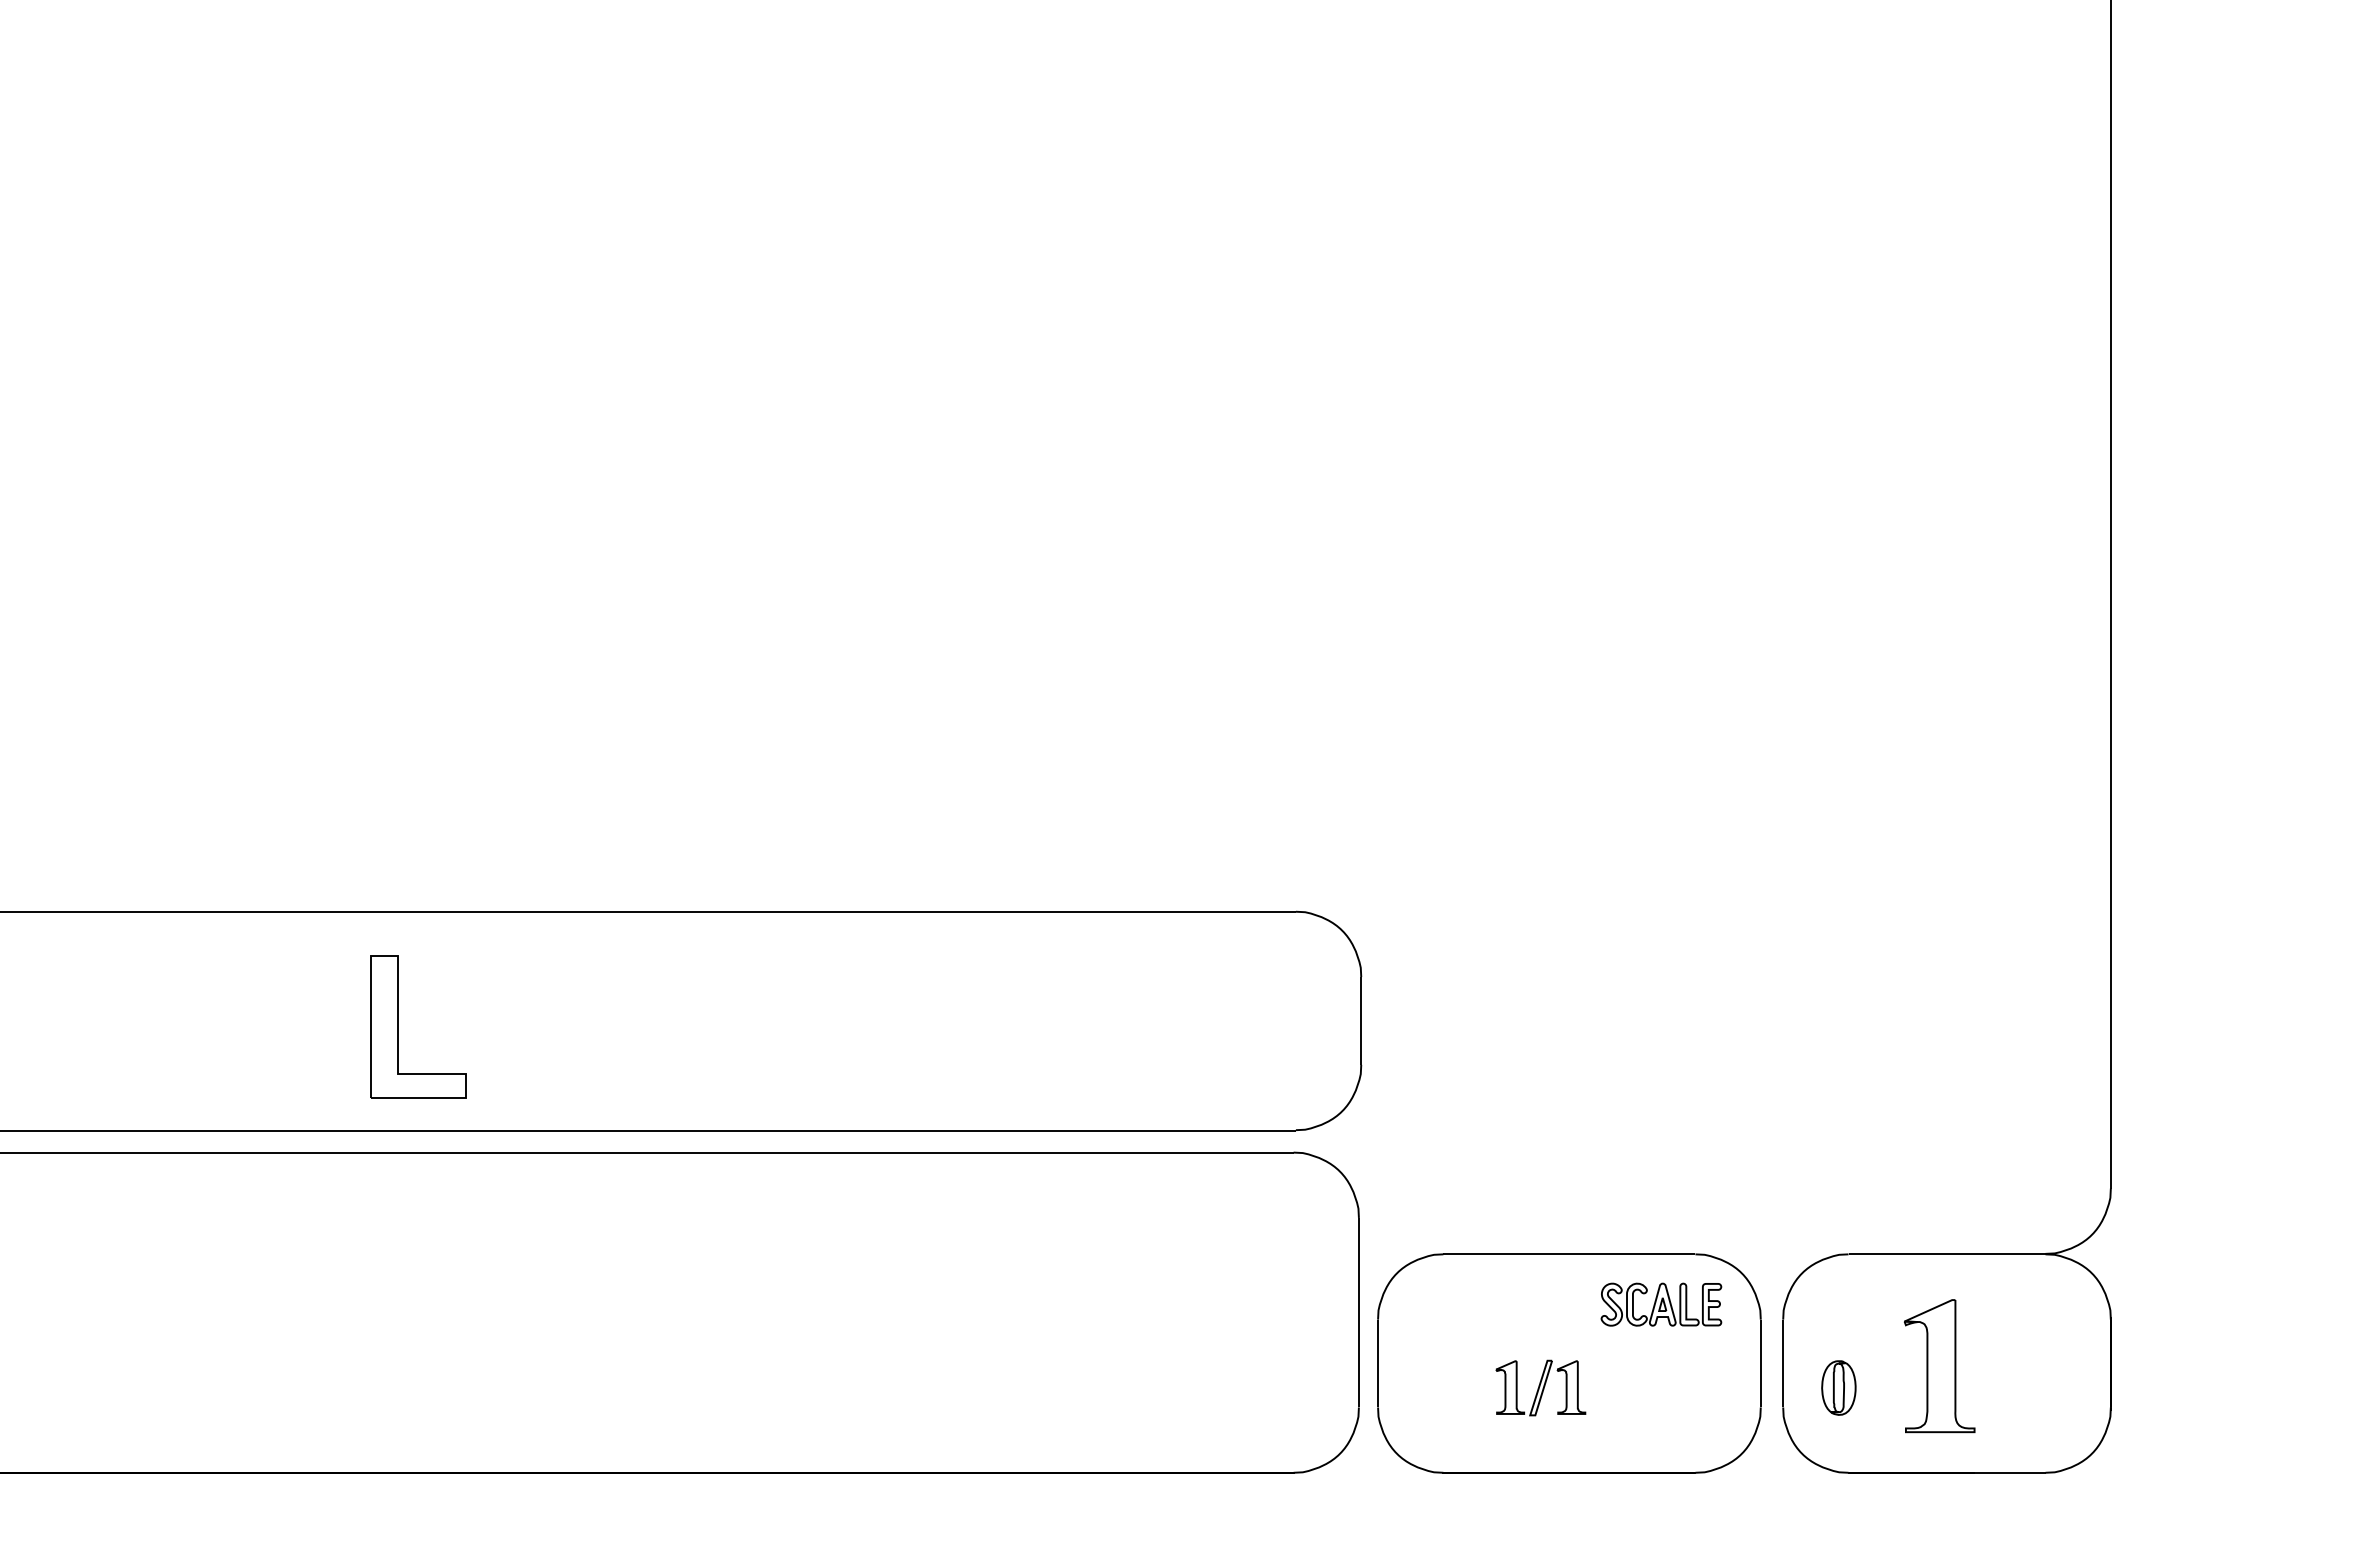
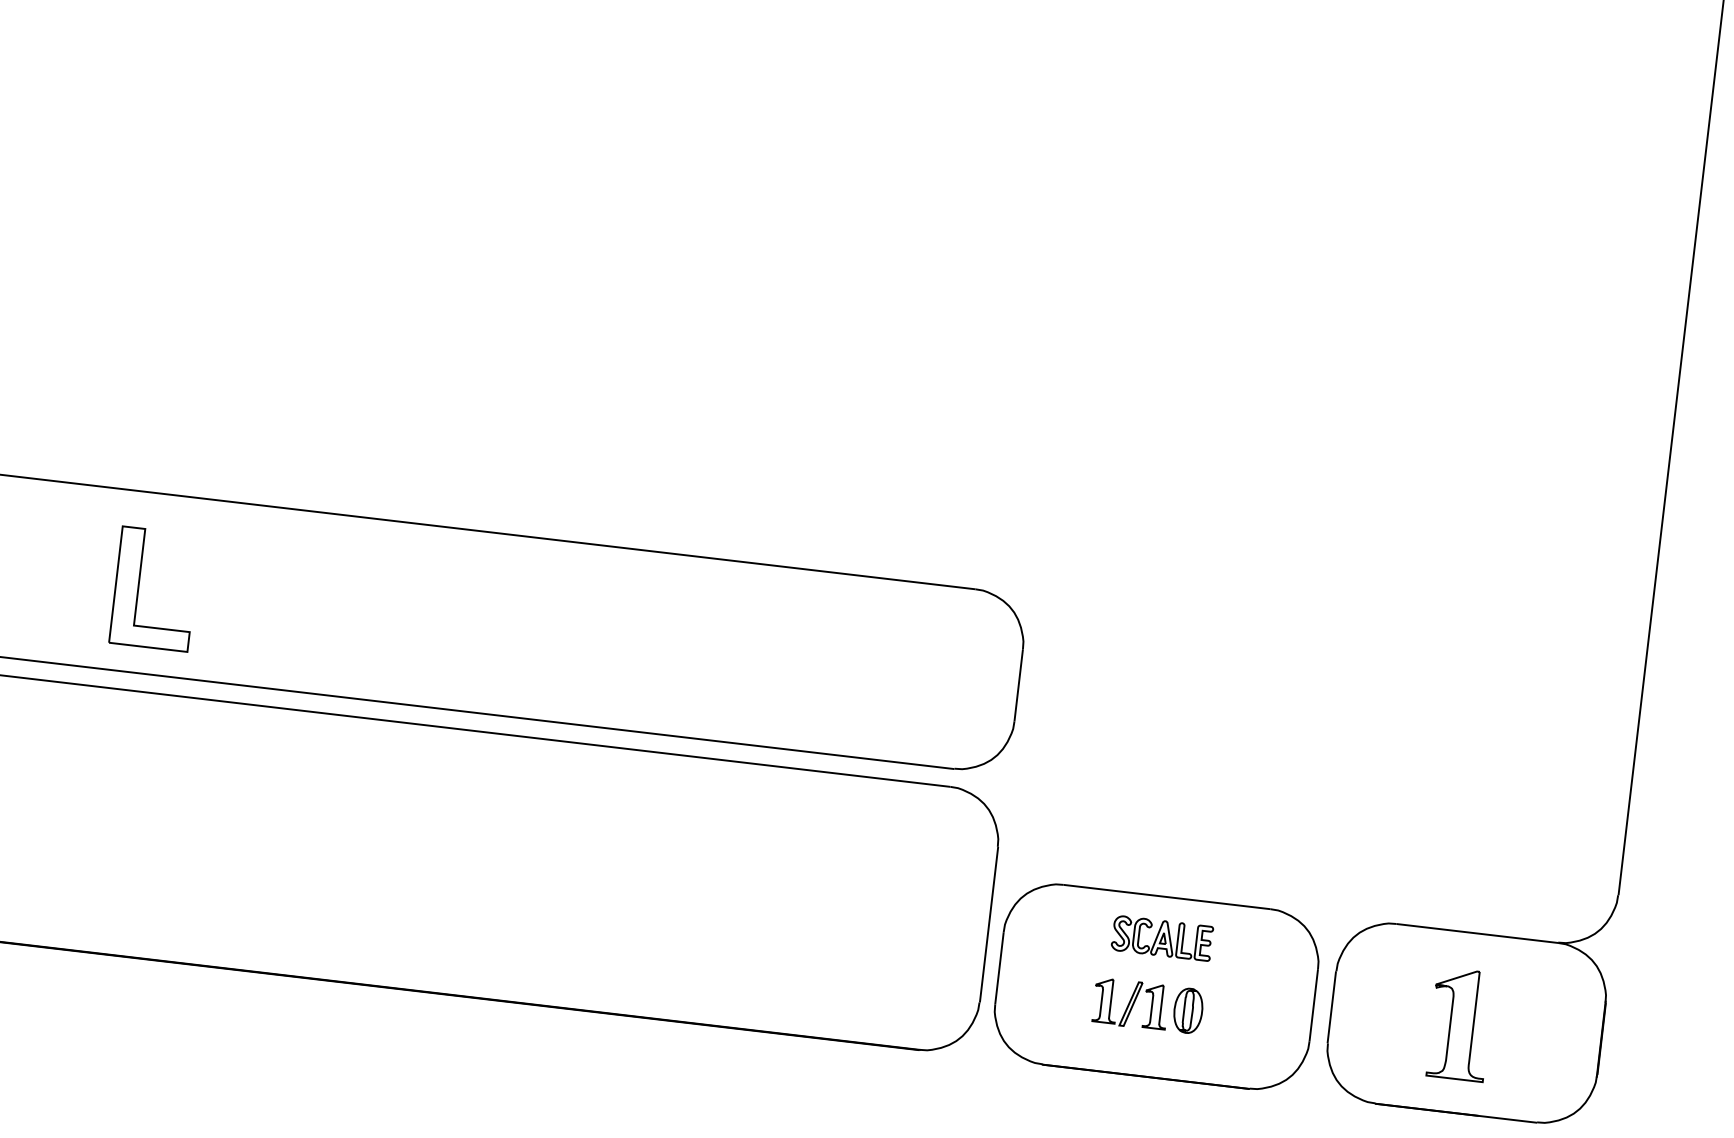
part: (398, 1026) -> (138, 586), moved
part: (1661, 1304) -> (1162, 938), moved
part: (1838, 1387) -> (1188, 1010), moved

